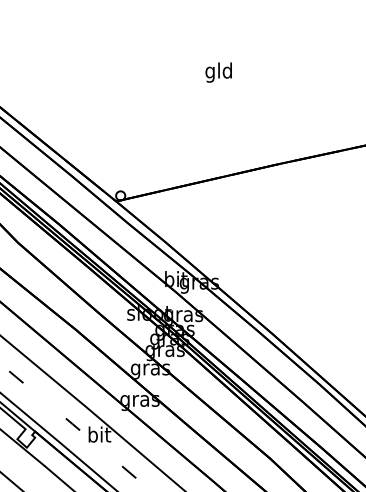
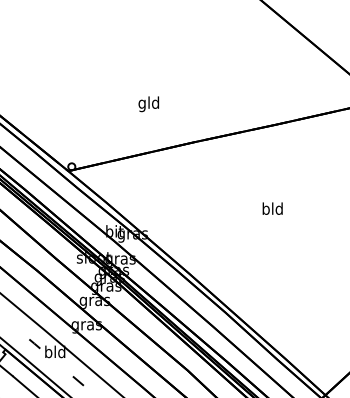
text: (218, 72) -> (148, 104), moved
text: (99, 434) -> (55, 351), bit -> bld

